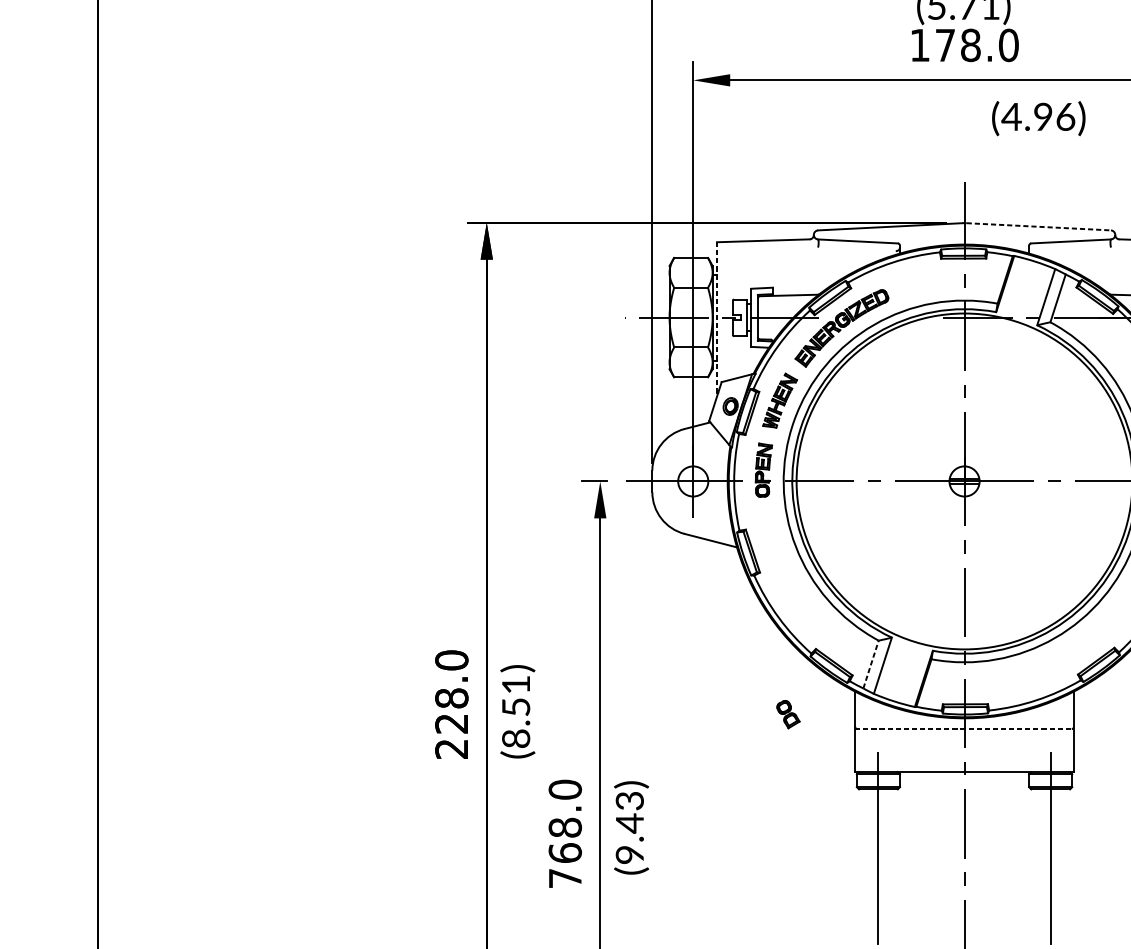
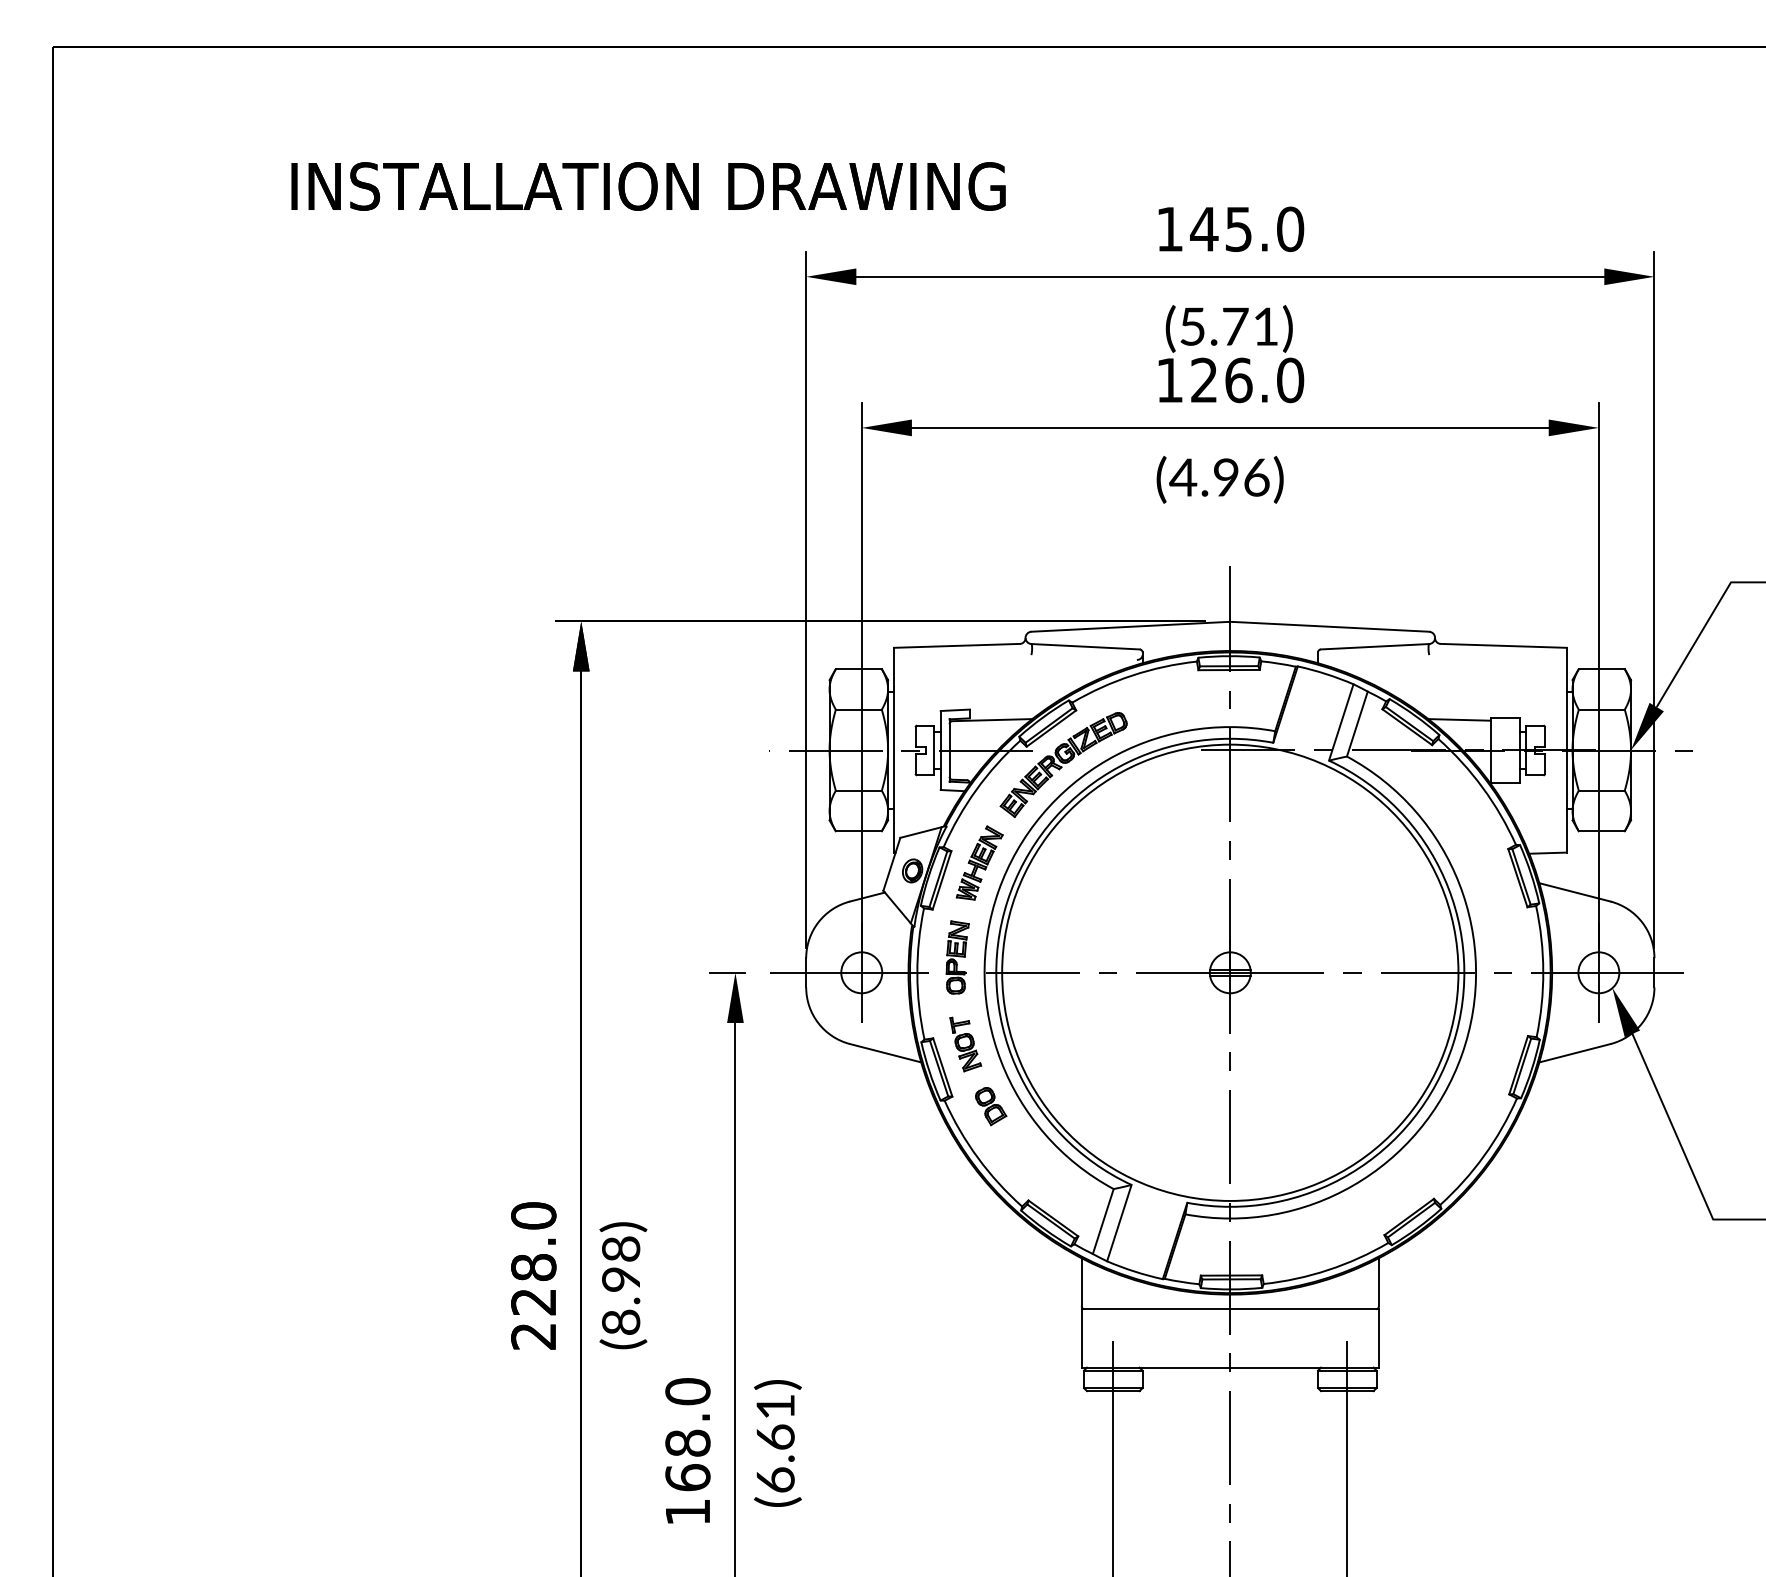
text: (958, 44) -> (1221, 379), 178.0 -> 126.0
text: (1038, 118) -> (1219, 479), moved
line: (1039, 226) -> (1331, 626), dashed -> solid
line: (716, 317) -> (893, 749), dashed -> solid
part: (769, 534) -> (965, 1044), added
line: (871, 664) -> (1103, 1221), dashed -> solid
text: (516, 695) -> (621, 1263), (8.51) -> (8.98)
part: (788, 714) -> (991, 1106), moved
line: (964, 729) -> (1230, 1309), dashed -> solid
text: (629, 827) -> (775, 1443), (9.43) -> (6.61)
text: (564, 878) -> (687, 1511), 768.0 -> 168.0

